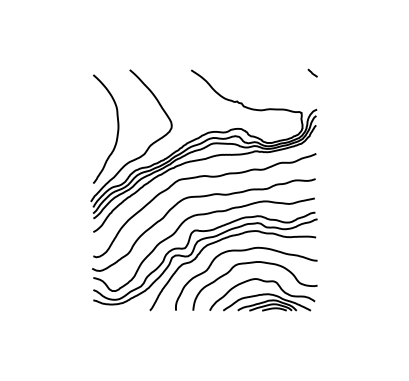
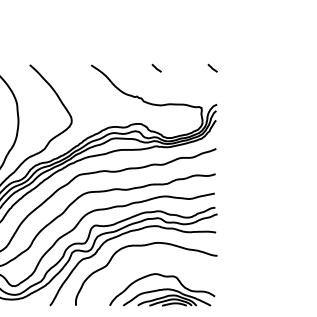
curve: (256, 72) -> (156, 67), added
curve: (254, 263) -> (154, 258), removed

